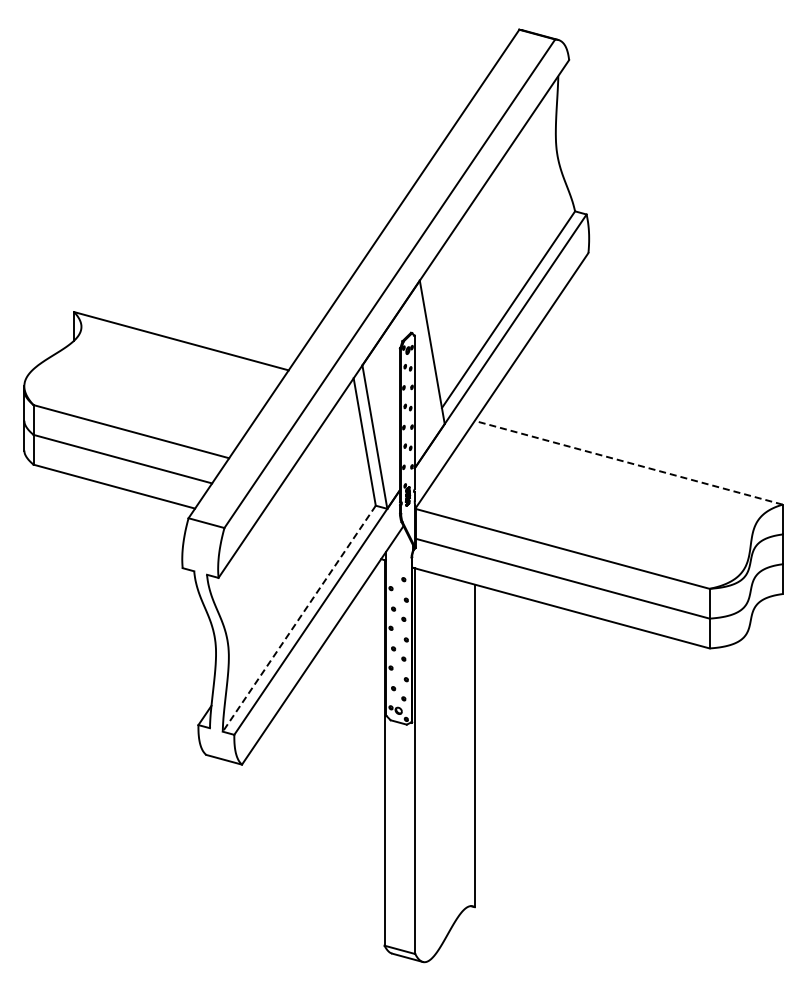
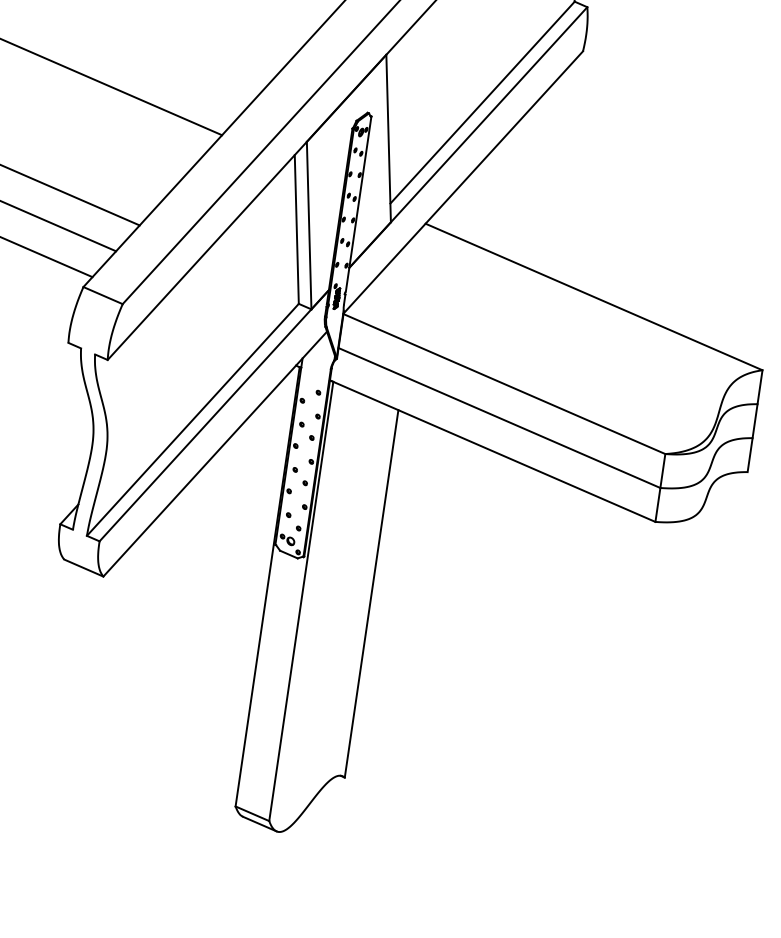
line: (628, 462) -> (593, 296), dashed -> solid
line: (299, 619) -> (192, 420), dashed -> solid

